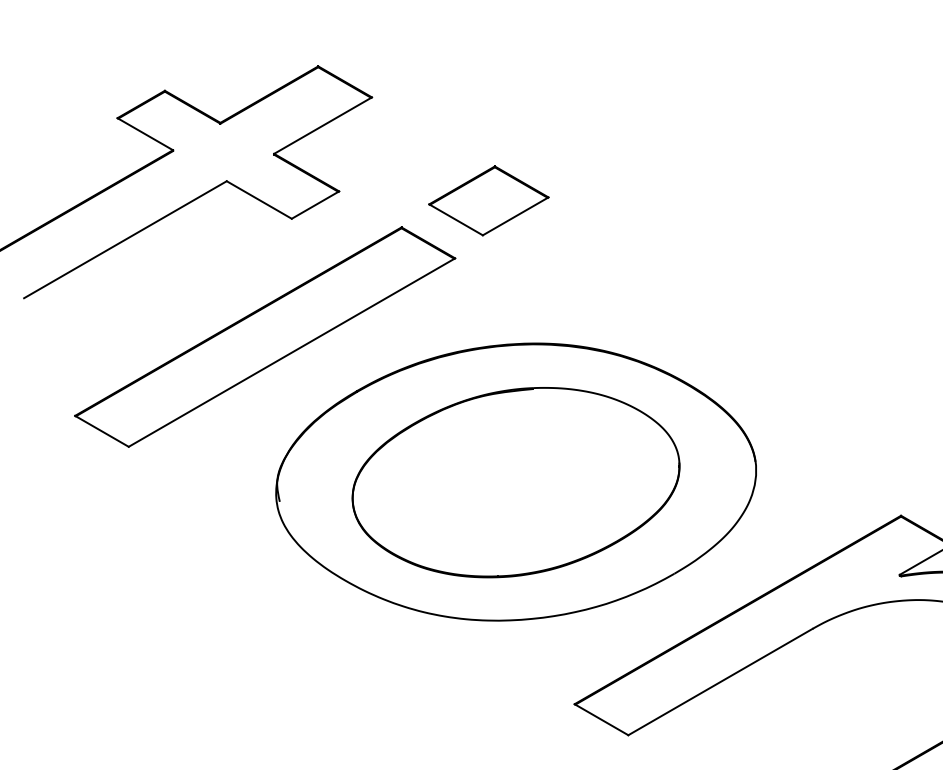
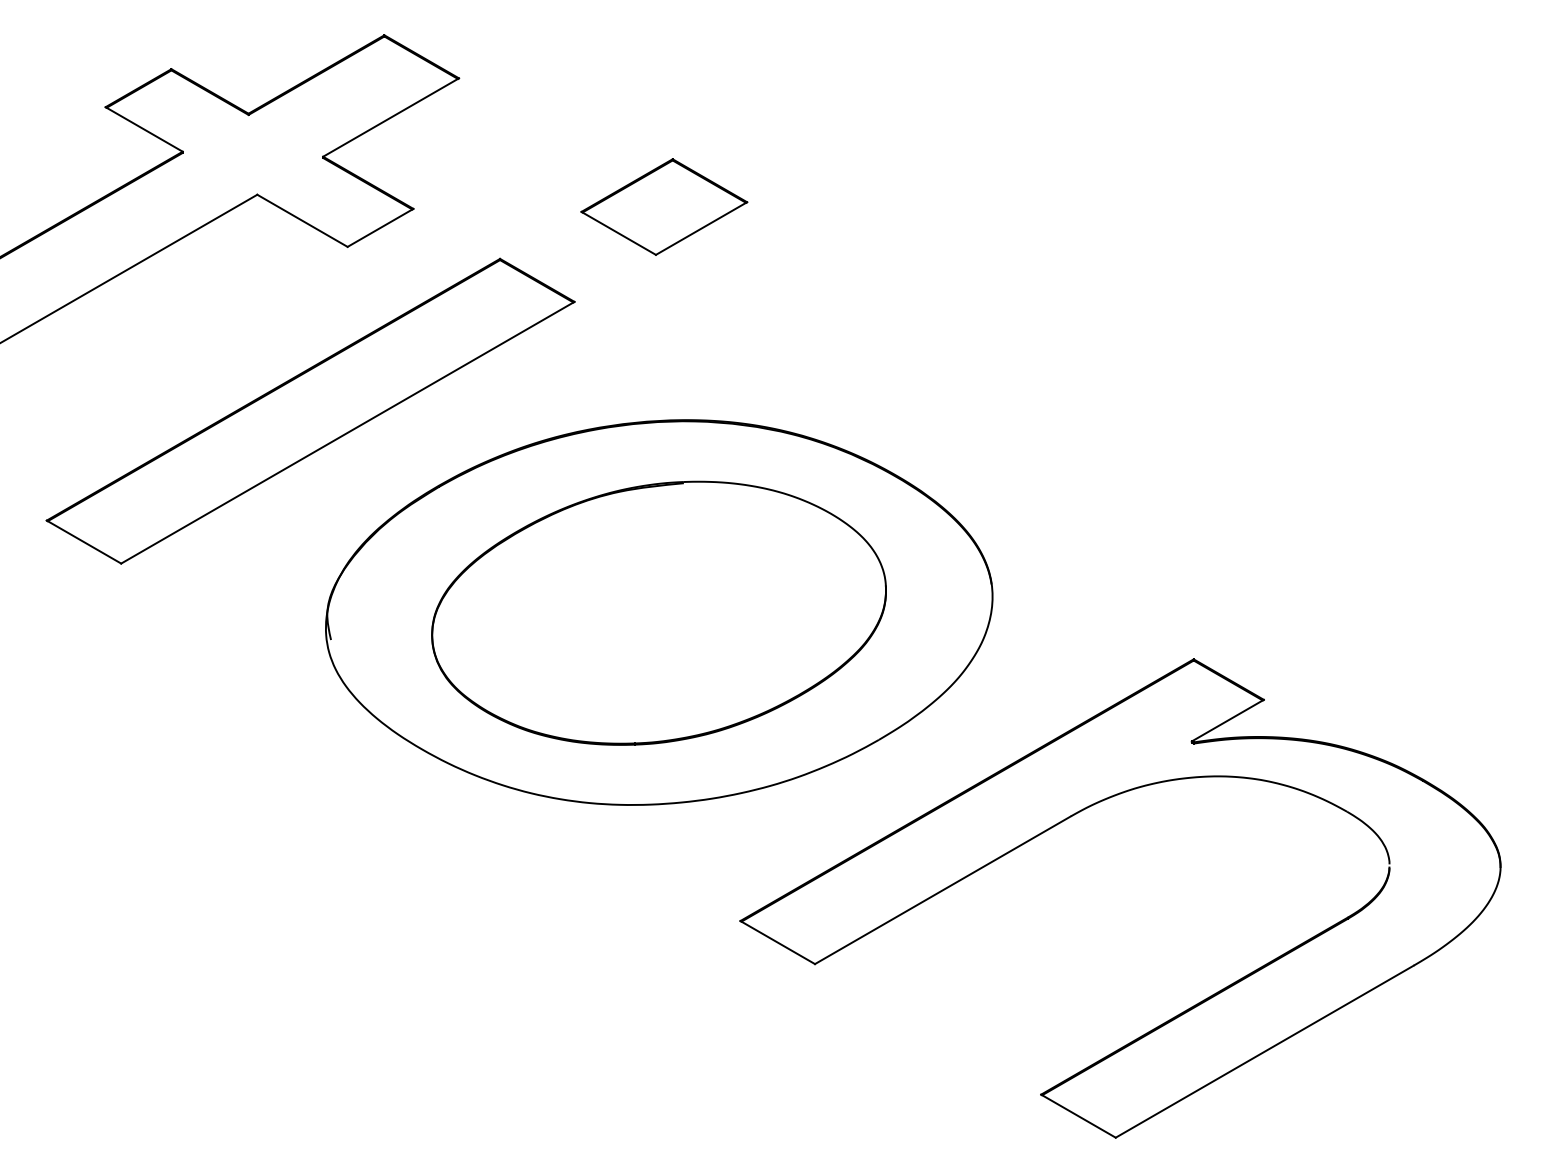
part: (489, 200) -> (664, 206), moved

